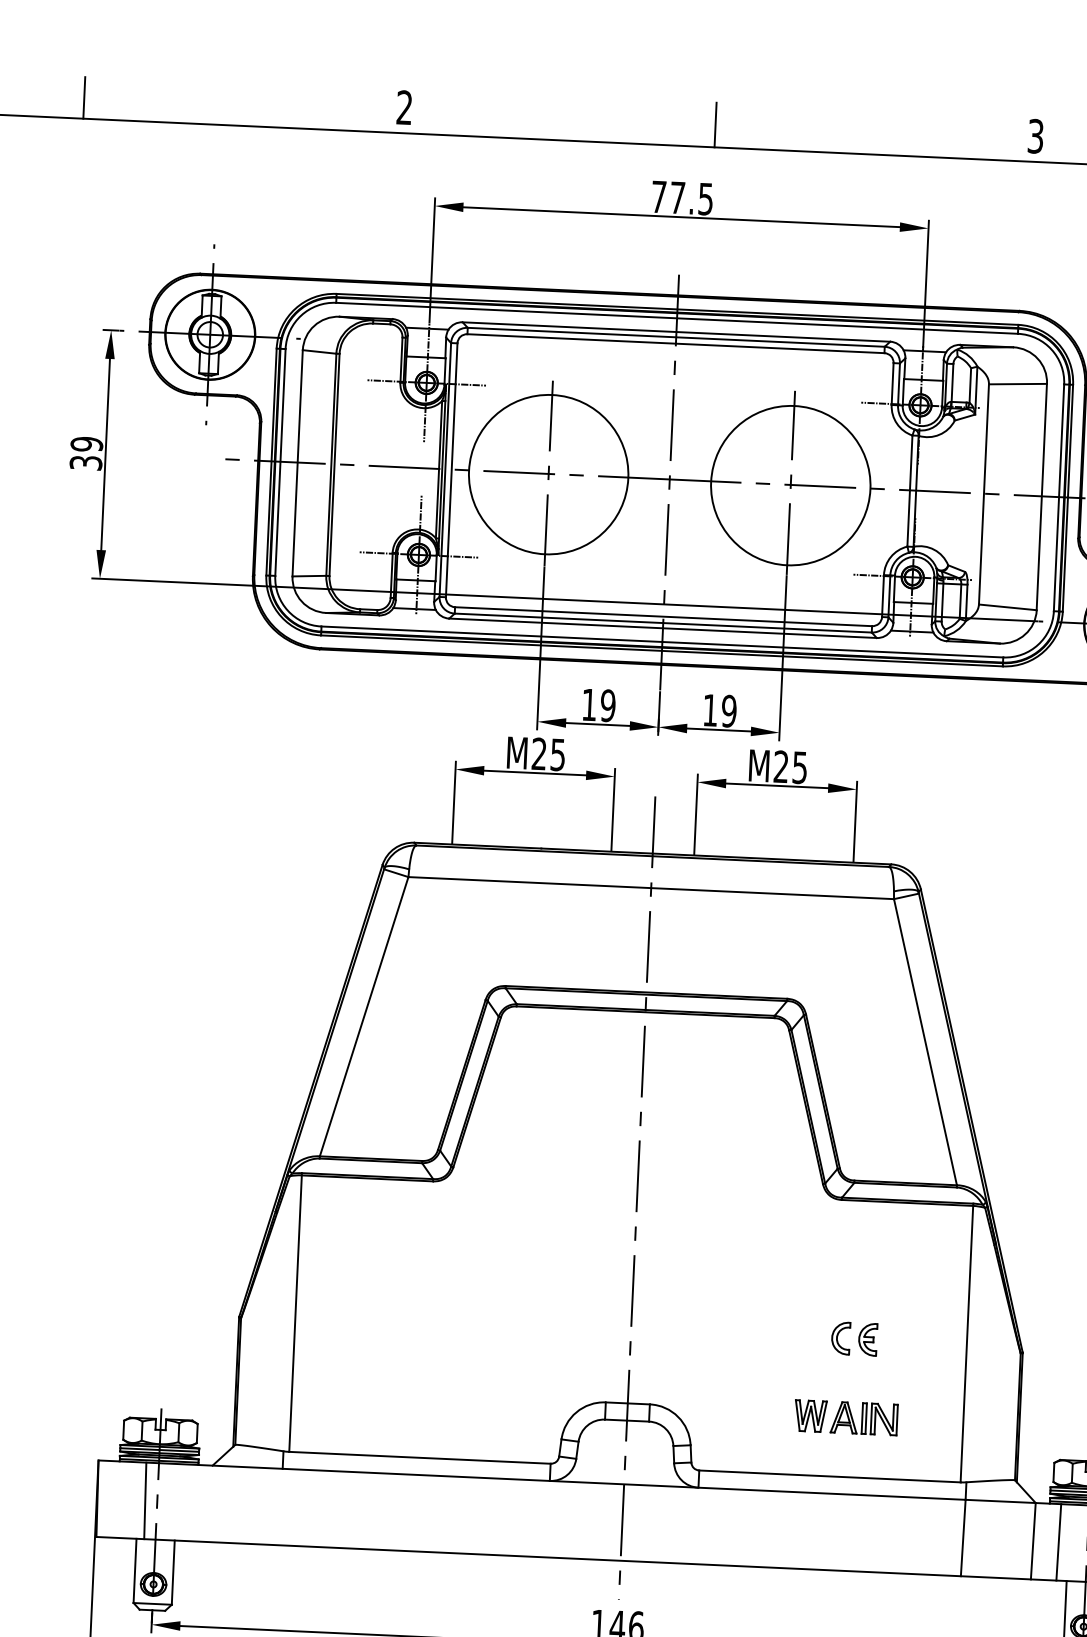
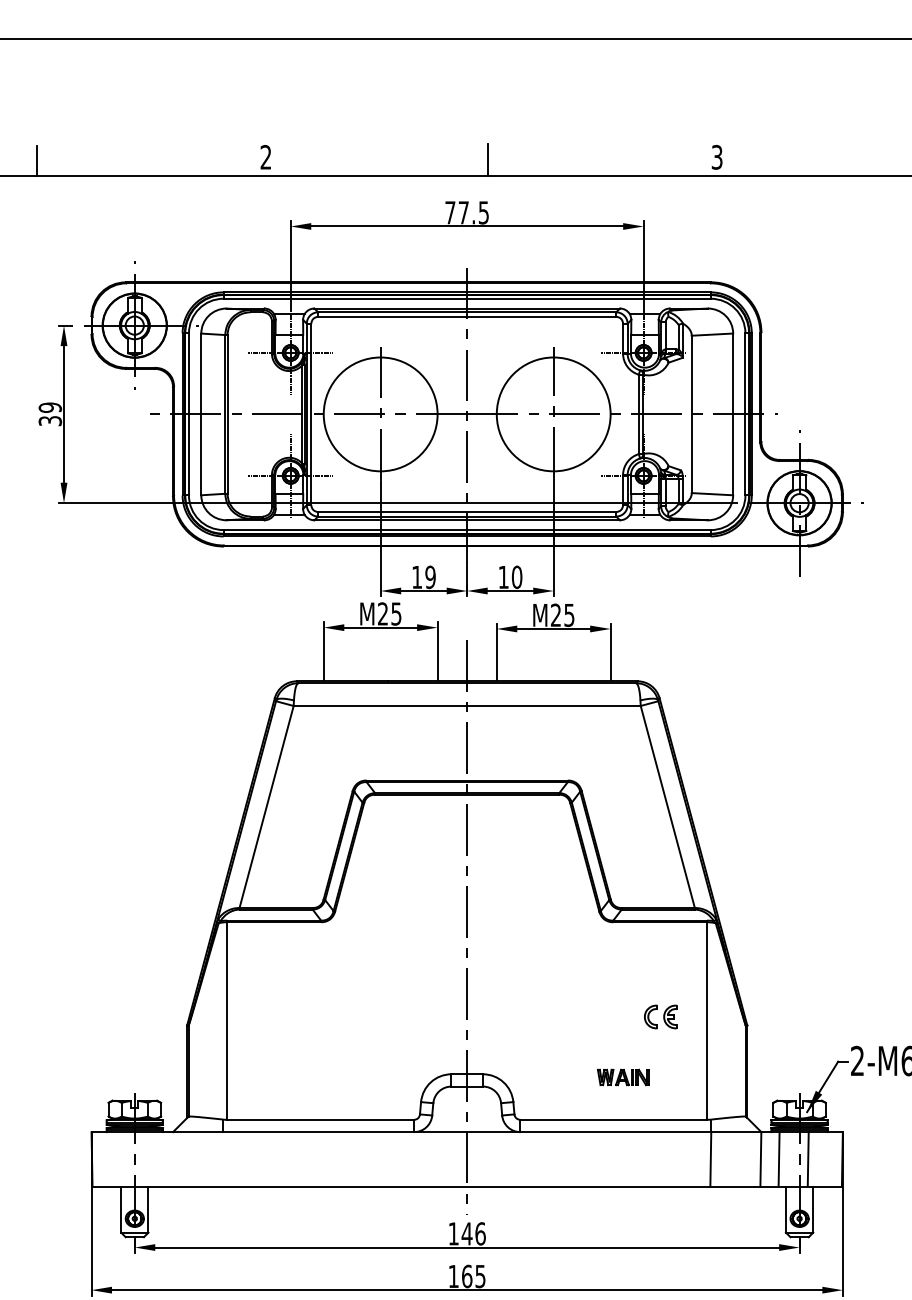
text: (728, 711) -> (516, 577), 19 -> 10
part: (854, 1338) -> (660, 1016), moved
part: (846, 1417) -> (623, 1077), size x0.7
line: (144, 1500) -> (125, 1159), removed

